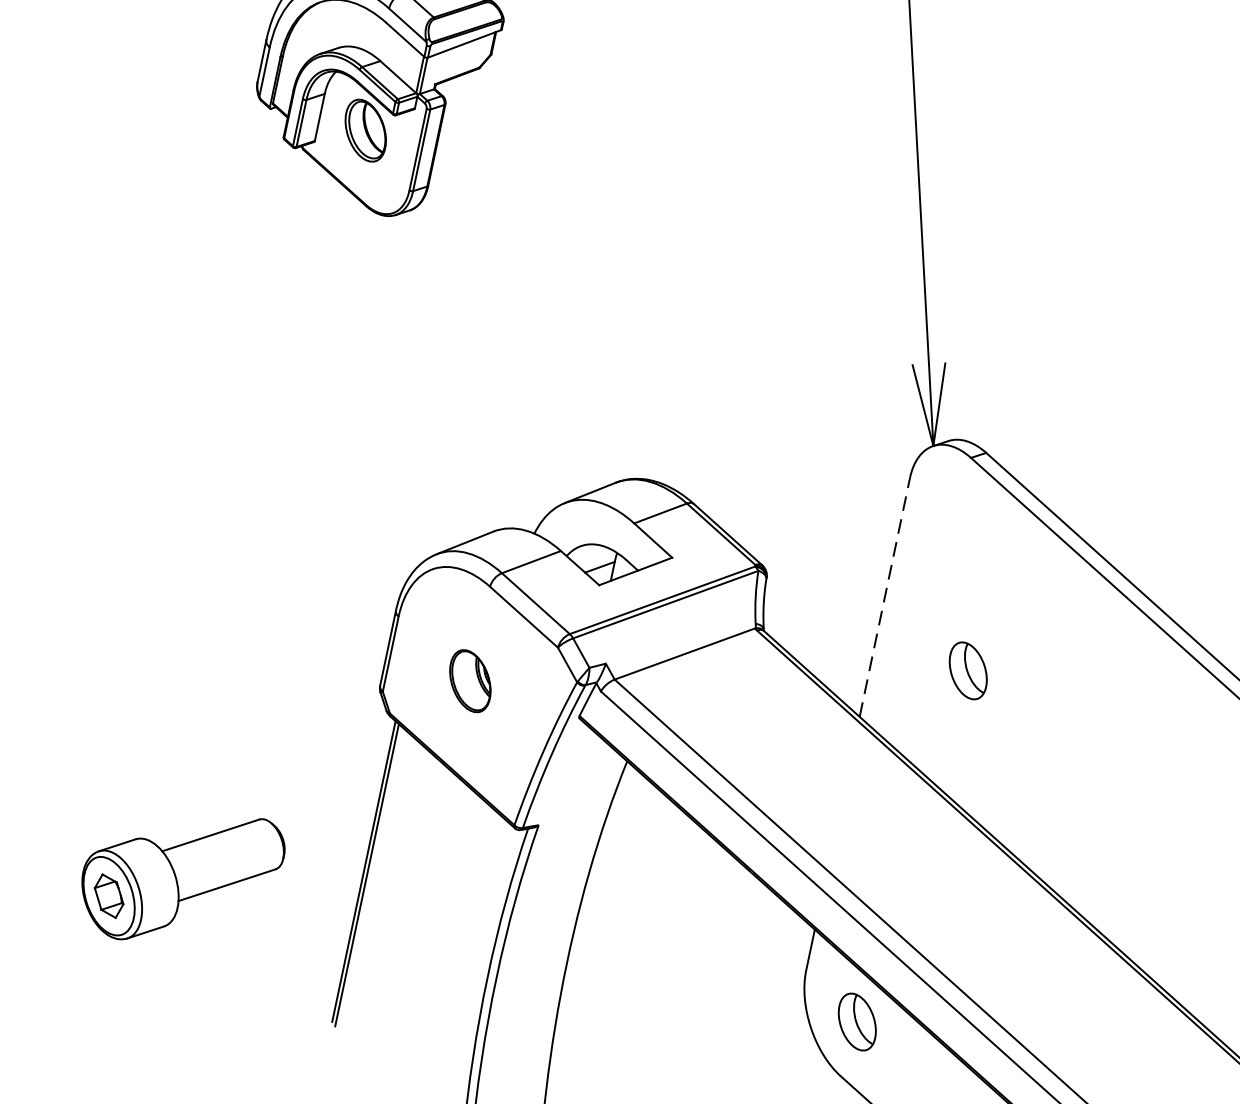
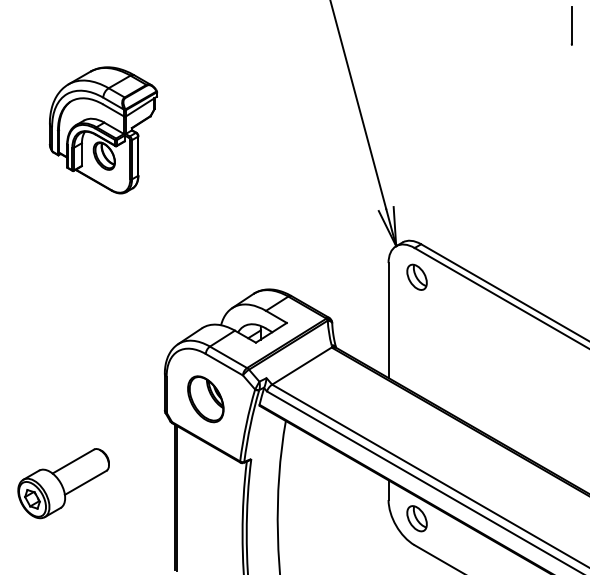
line: (884, 597) -> (388, 320), dashed -> solid
part: (967, 668) -> (416, 276), moved
part: (469, 681) -> (205, 399), size x1.67
part: (180, 876) -> (63, 483), moved

